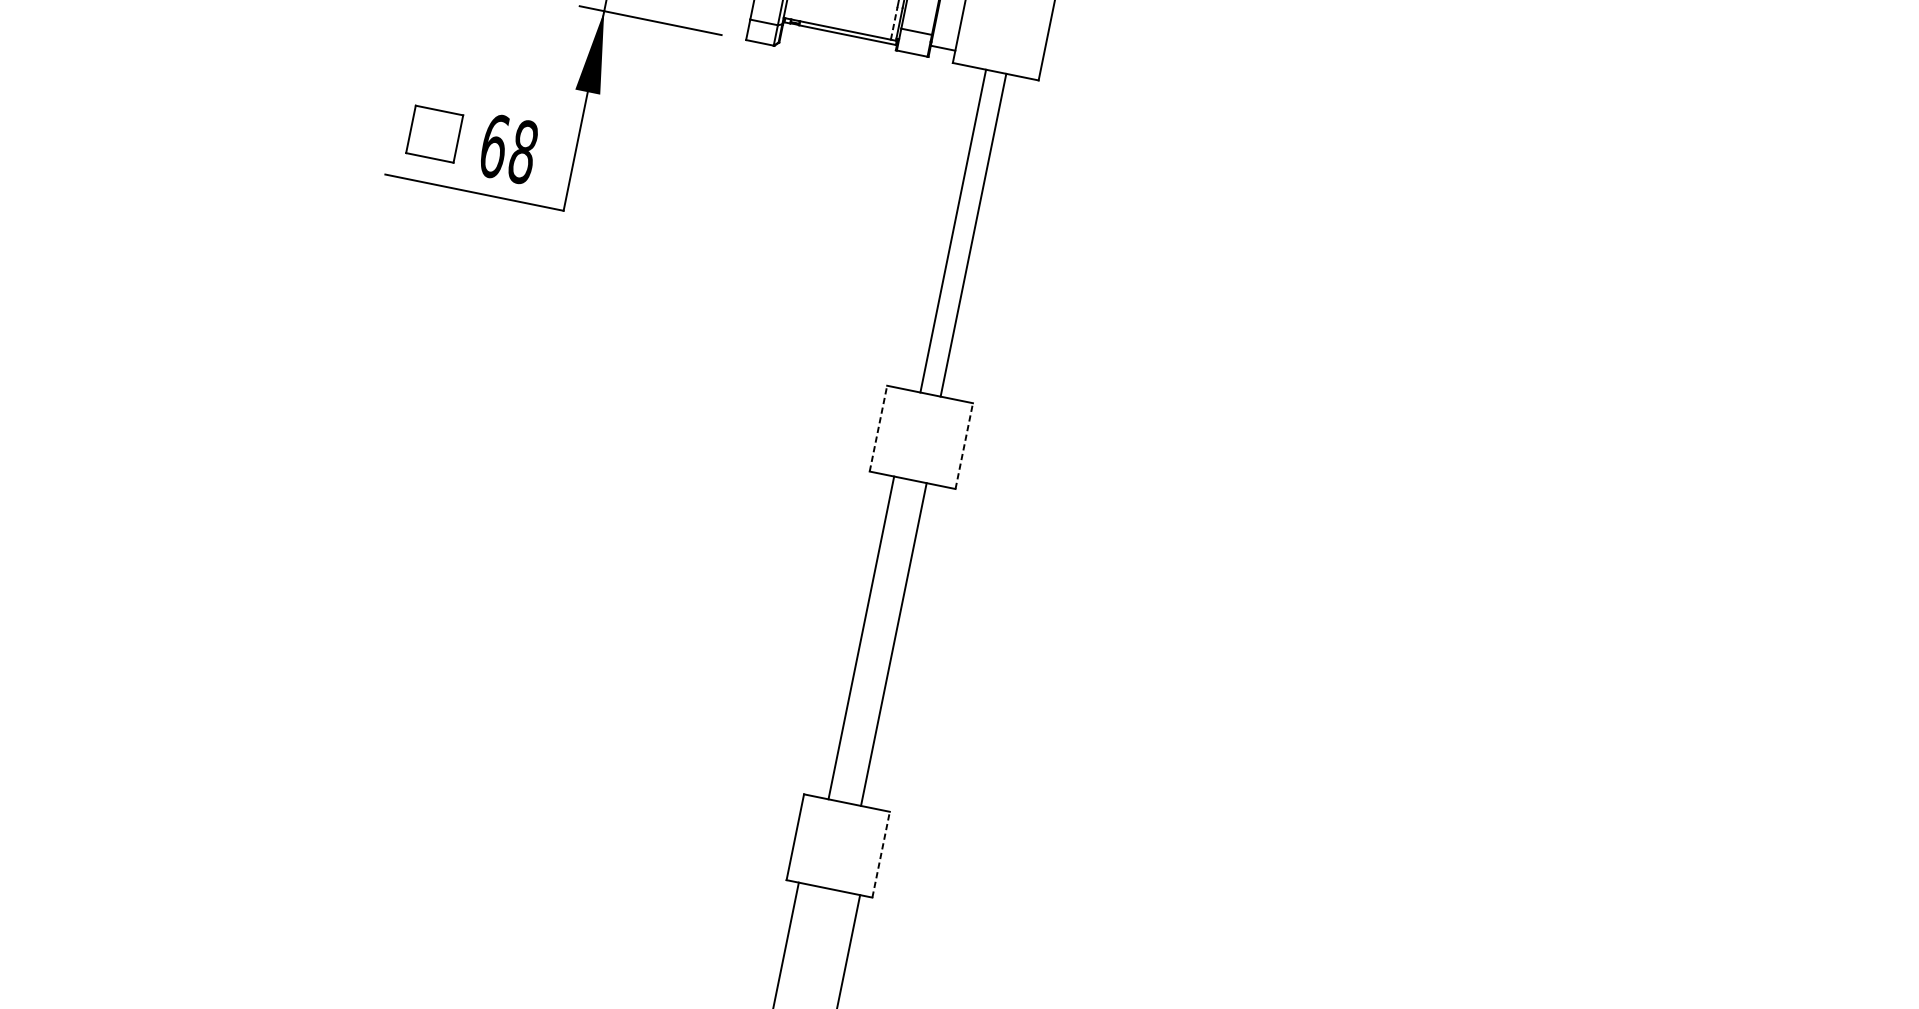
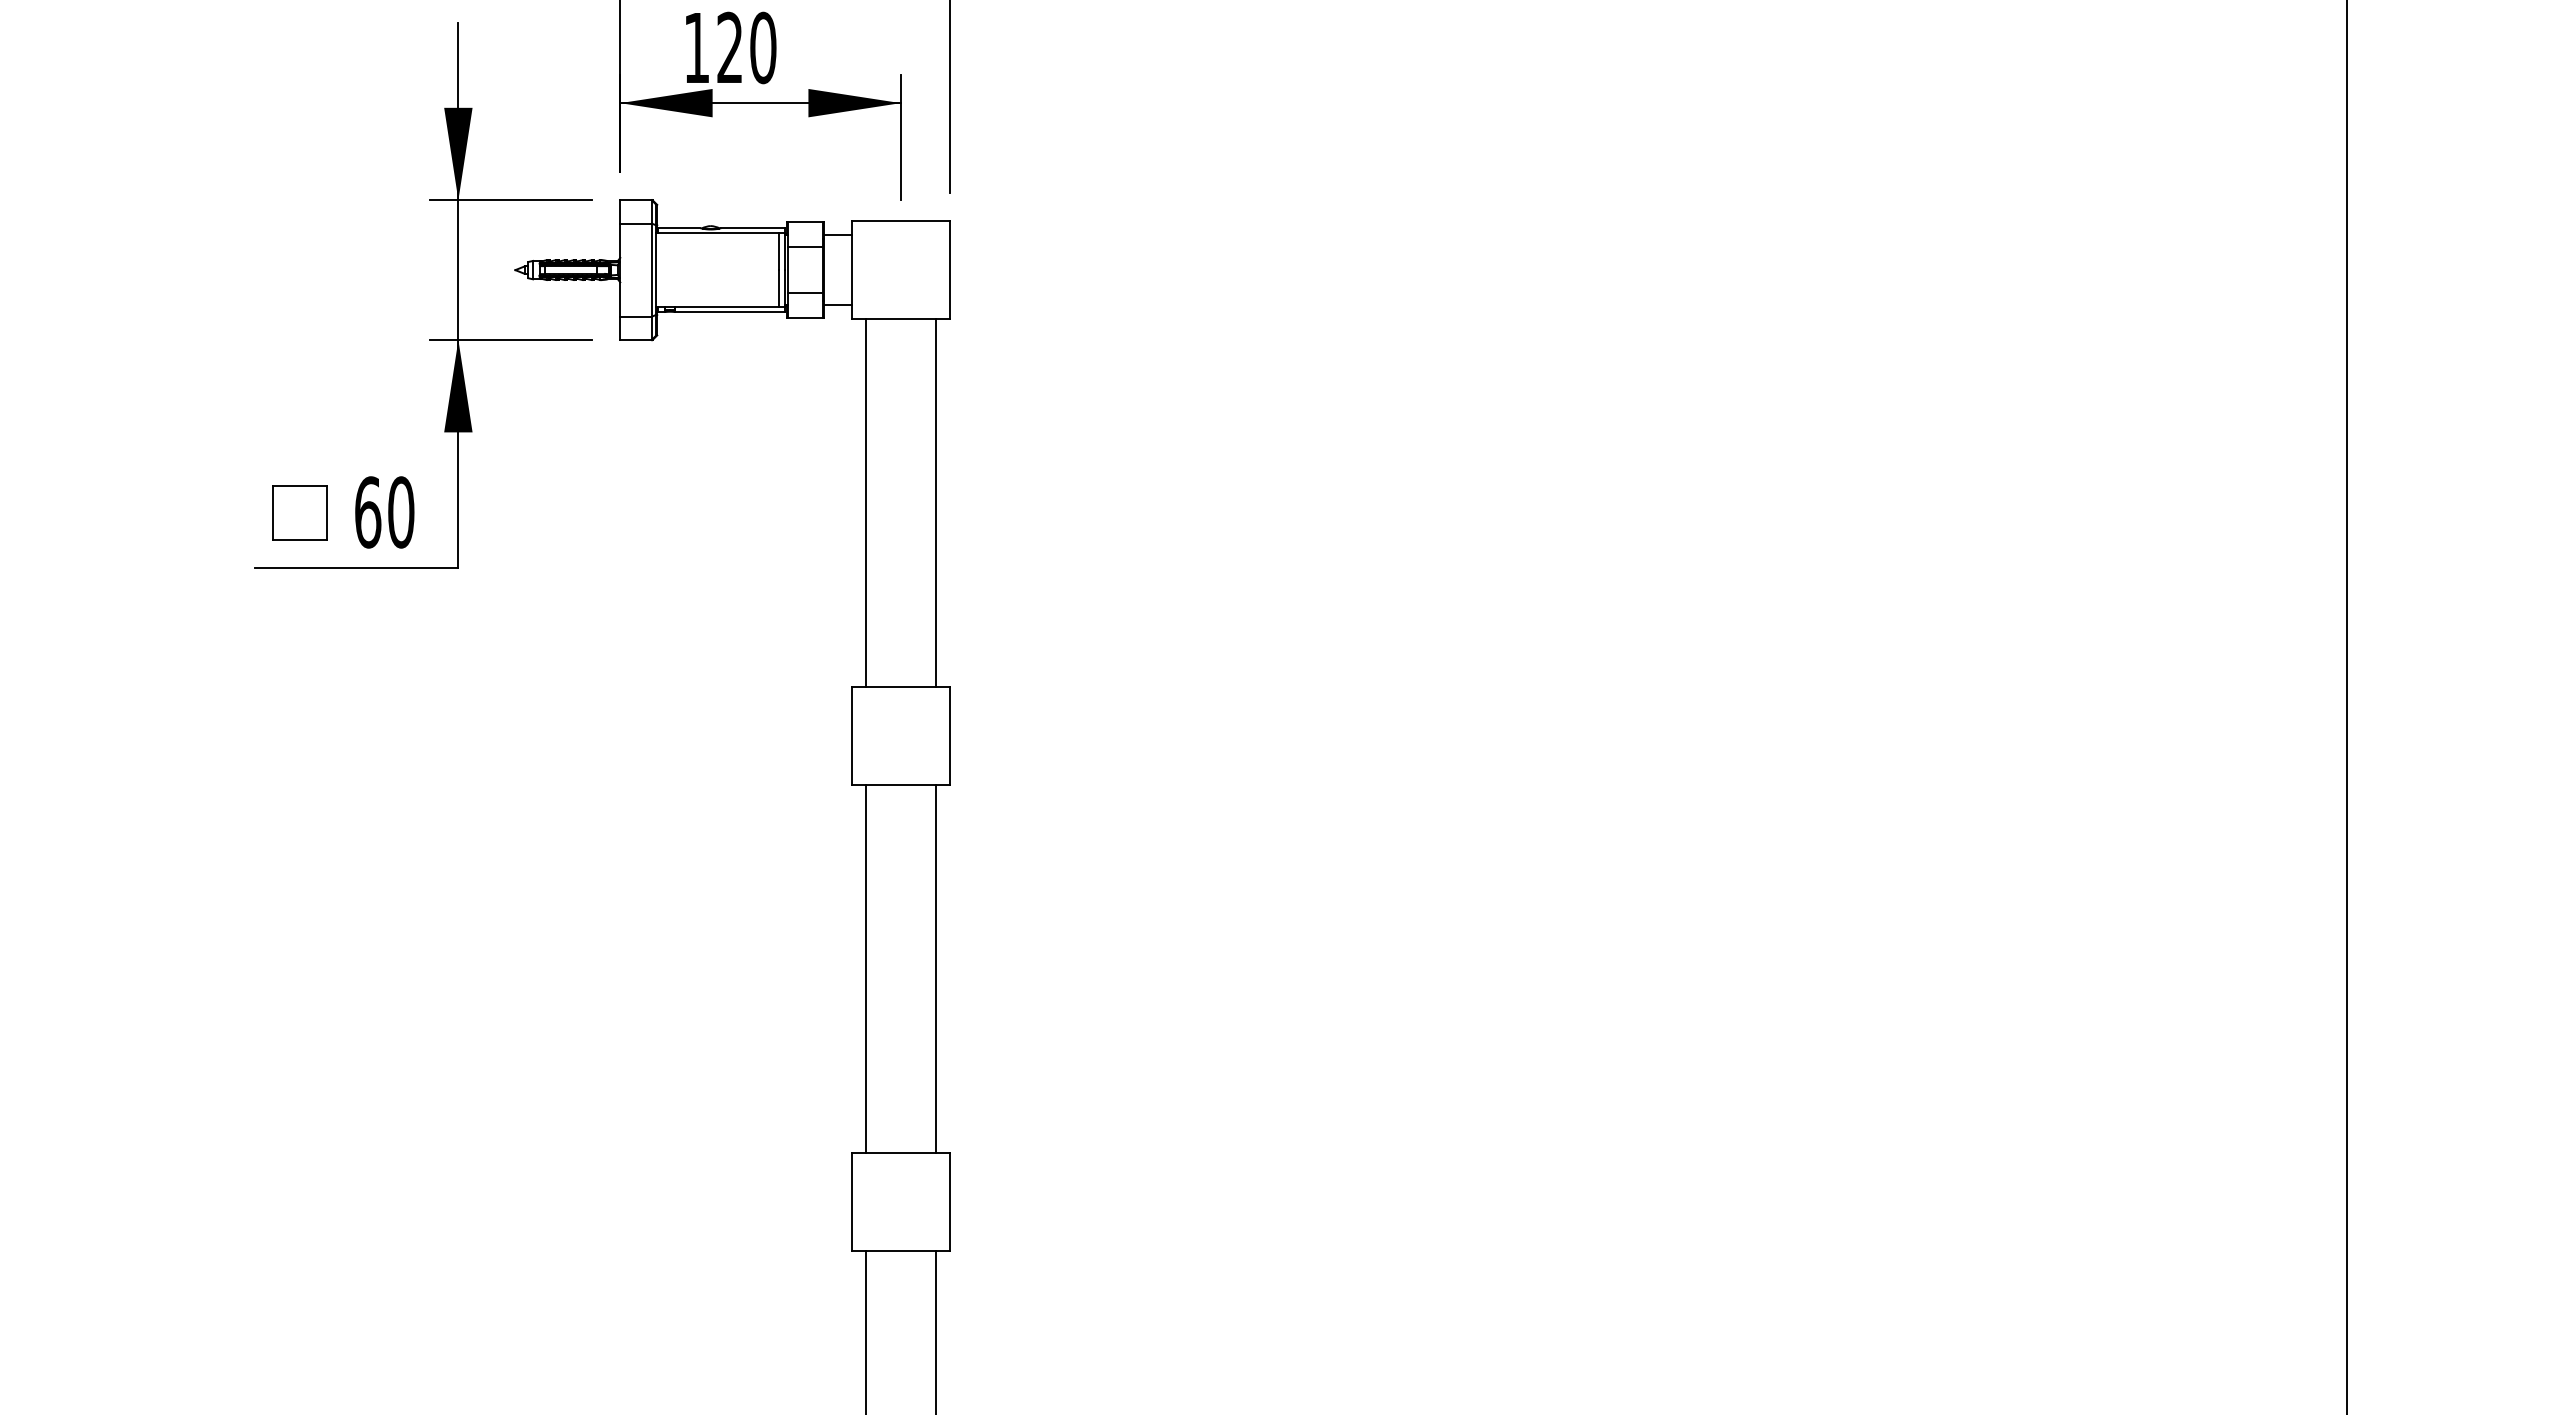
line: (894, 23) -> (778, 288), dashed -> solid
text: (523, 152) -> (401, 512), 68 -> 60
line: (952, 231) -> (935, 503), moved
line: (973, 235) -> (865, 503), moved
line: (878, 428) -> (851, 736), dashed -> solid
line: (964, 446) -> (949, 736), dashed -> solid
line: (861, 638) -> (935, 969), moved
line: (893, 644) -> (865, 969), moved
line: (880, 854) -> (949, 1202), dashed -> solid

